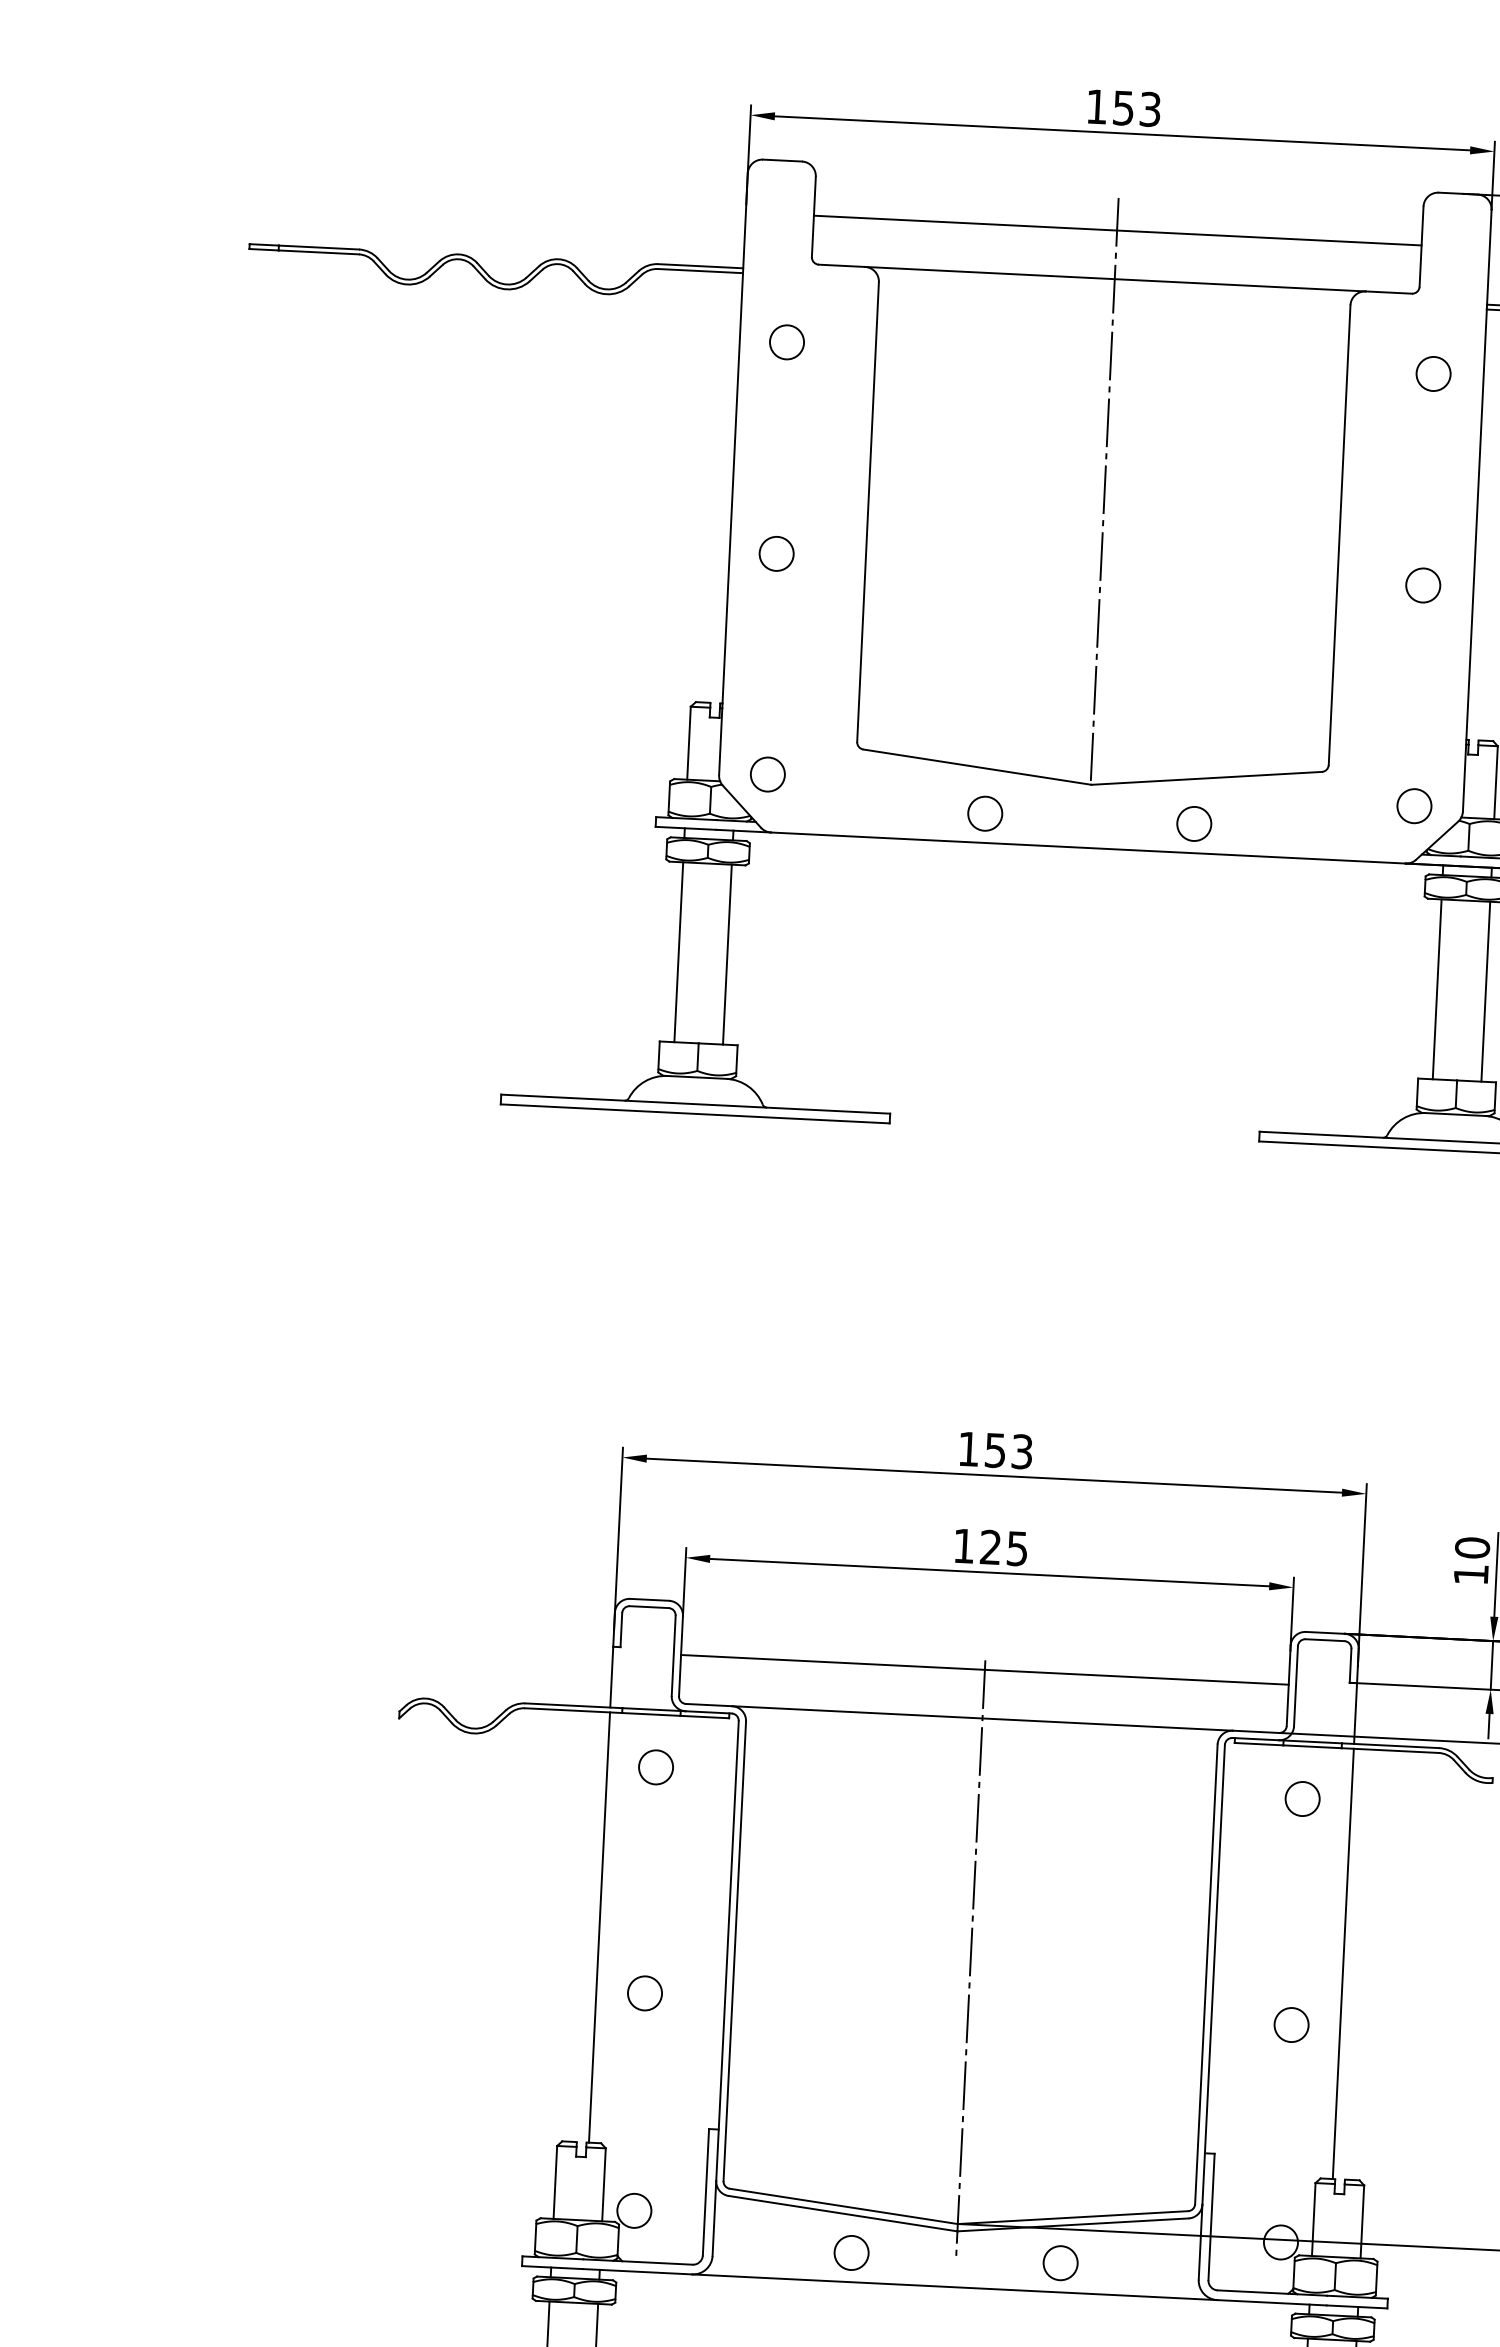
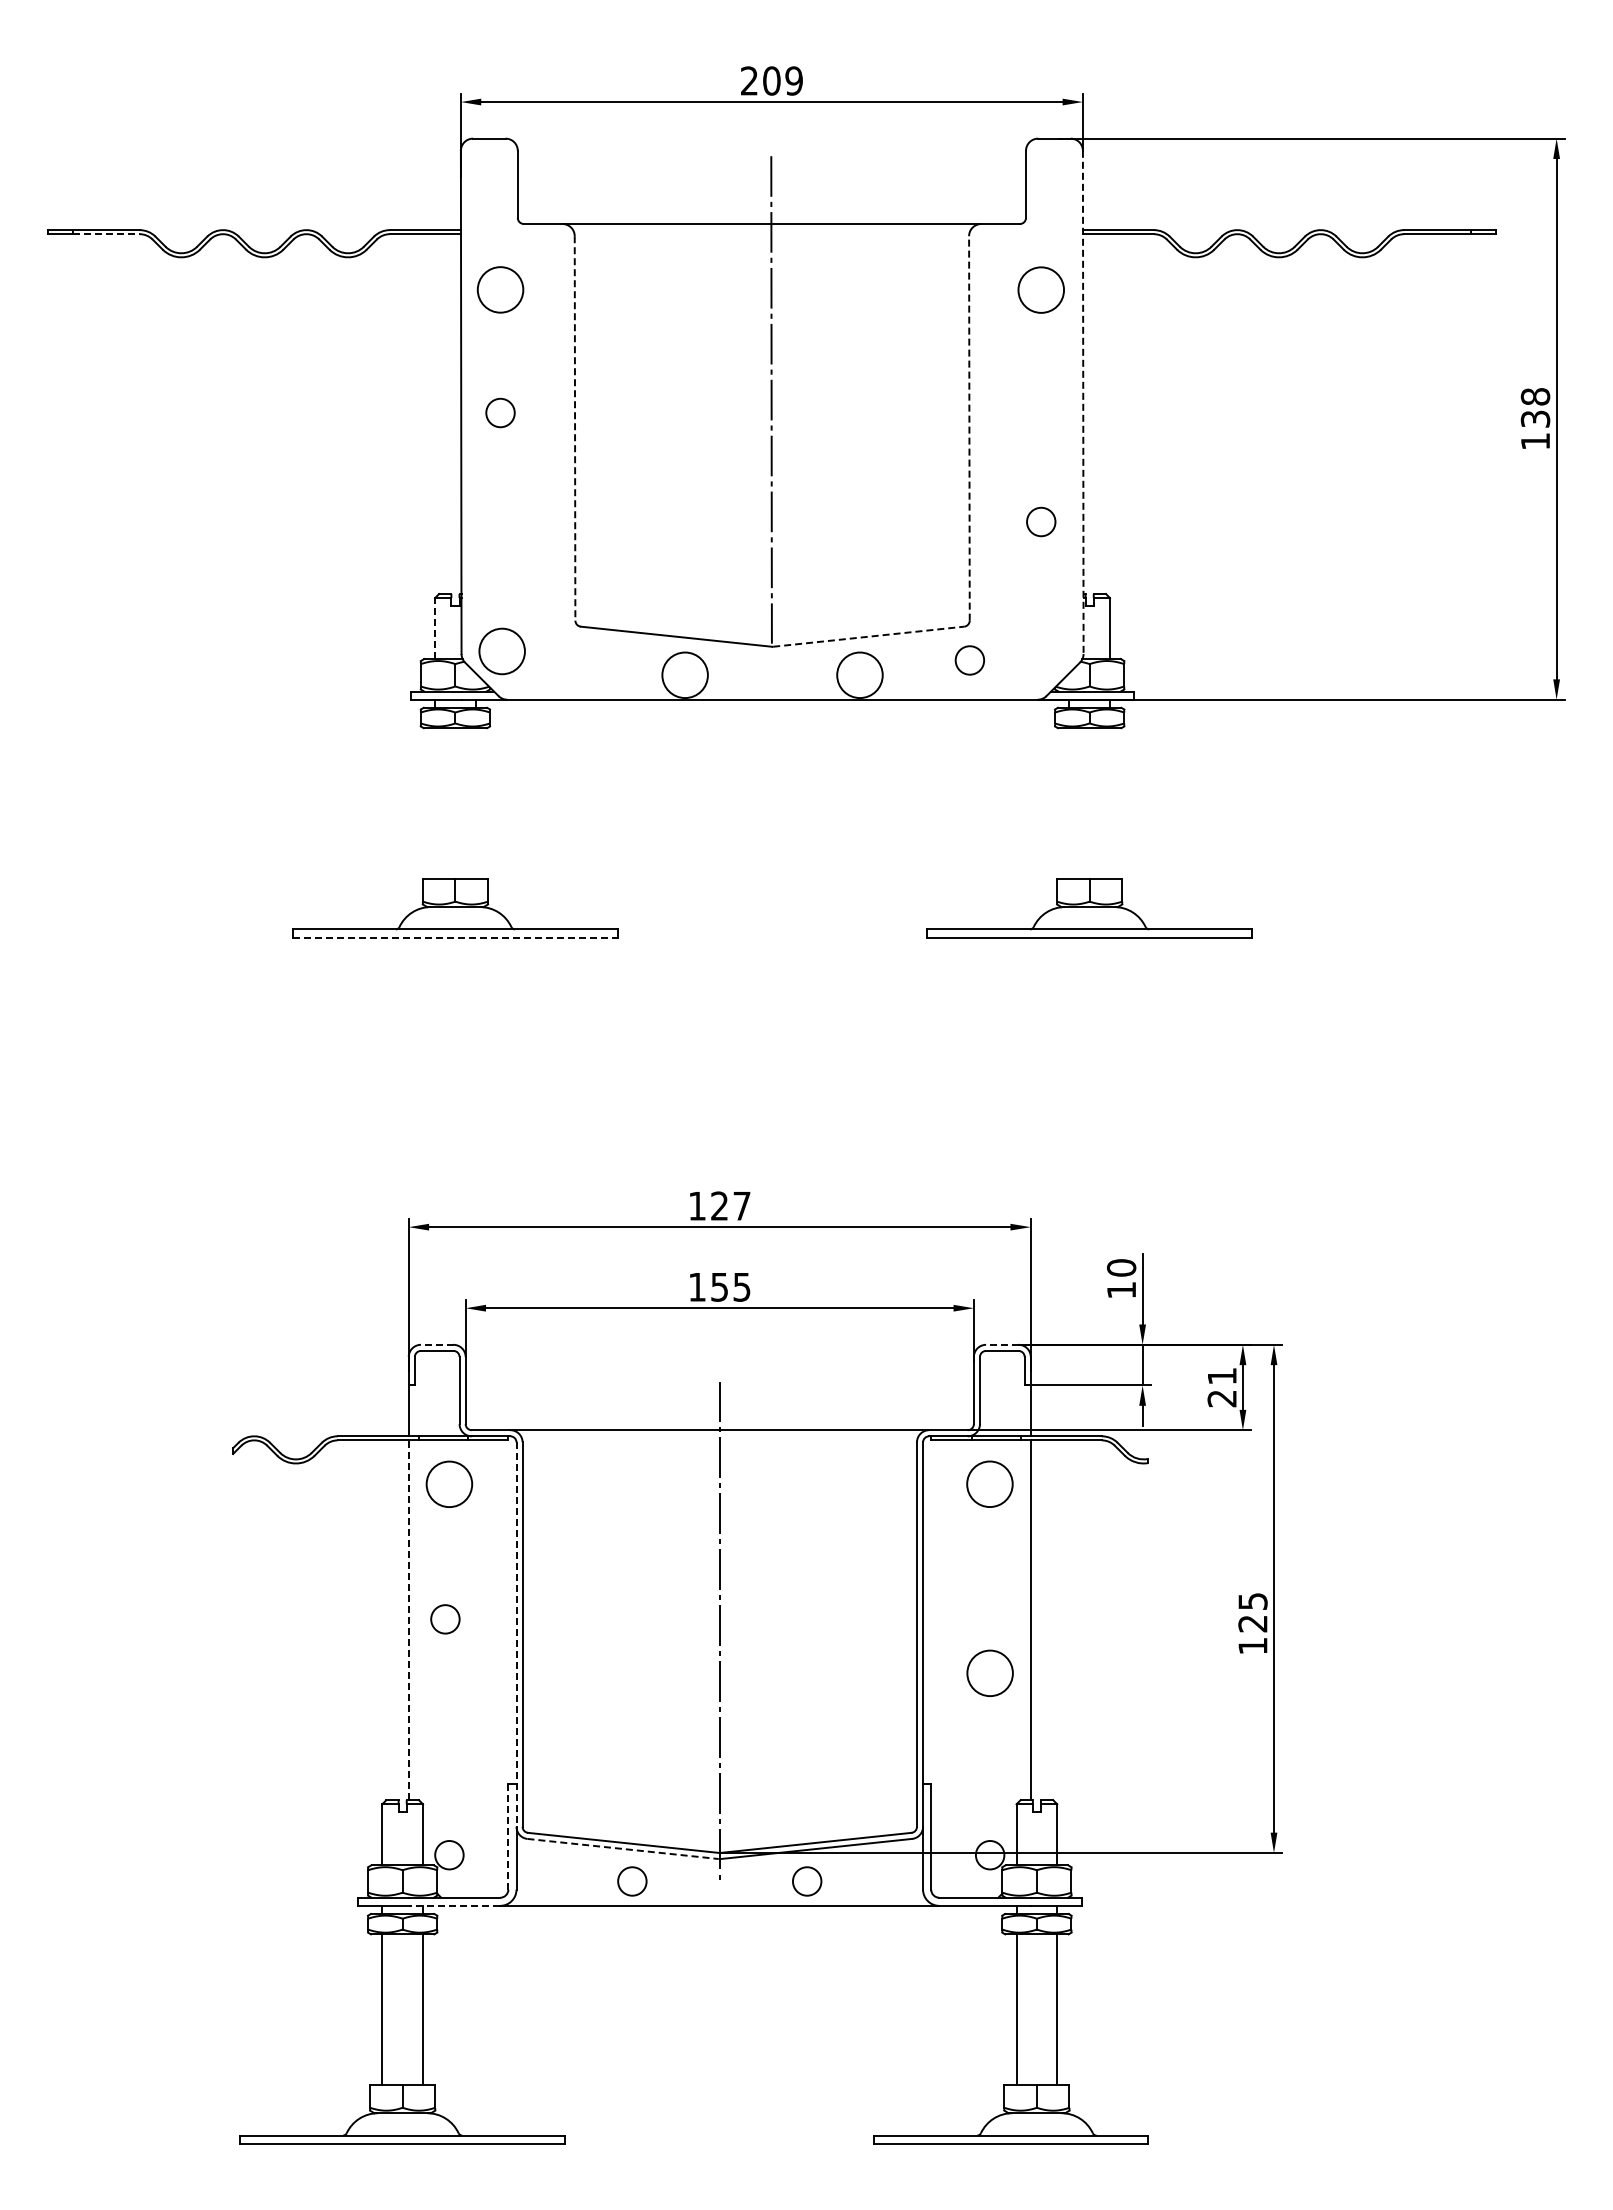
text: (1123, 107) -> (771, 80), 153 -> 209
line: (1117, 230) -> (771, 183), removed
line: (319, 252) -> (106, 234), solid -> dashed
circle: (786, 342) -> (500, 290), size x1.6
circle: (1433, 373) -> (1041, 289), size x1.6
line: (1477, 510) -> (1083, 402), solid -> dashed
line: (868, 512) -> (575, 428), solid -> dashed
line: (1339, 534) -> (969, 427), solid -> dashed
circle: (776, 553) -> (500, 412), moved
circle: (1423, 584) -> (1041, 521), moved
line: (689, 743) -> (435, 628), solid -> dashed
circle: (767, 774) -> (501, 651), size x1.6
line: (1207, 778) -> (869, 636), solid -> dashed
circle: (1413, 806) -> (969, 660), moved
circle: (984, 813) -> (684, 675), size x1.6
circle: (1193, 824) -> (859, 675), size x1.6
line: (679, 952) -> (435, 803), removed
line: (727, 954) -> (475, 803), removed
line: (1437, 989) -> (1069, 803), removed
line: (1486, 991) -> (1110, 803), removed
line: (695, 1113) -> (455, 937), solid -> dashed
text: (1008, 1450) -> (730, 1205), 153 -> 127
text: (990, 1546) -> (719, 1286), 125 -> 155
line: (648, 1599) -> (436, 1344), solid -> dashed
line: (1324, 1632) -> (1001, 1344), solid -> dashed
line: (984, 1669) -> (719, 1389), removed
circle: (656, 1767) -> (449, 1484), size x1.6
circle: (1303, 1799) -> (990, 1484), size x1.6
line: (599, 1927) -> (408, 1620), solid -> dashed
line: (727, 1952) -> (516, 1635), solid -> dashed
circle: (645, 1993) -> (445, 1619), moved
circle: (1290, 2025) -> (989, 1673), size x1.6
line: (706, 2191) -> (508, 1836), solid -> dashed
line: (842, 2214) -> (623, 1849), solid -> dashed
line: (637, 2271) -> (454, 1905), solid -> dashed

